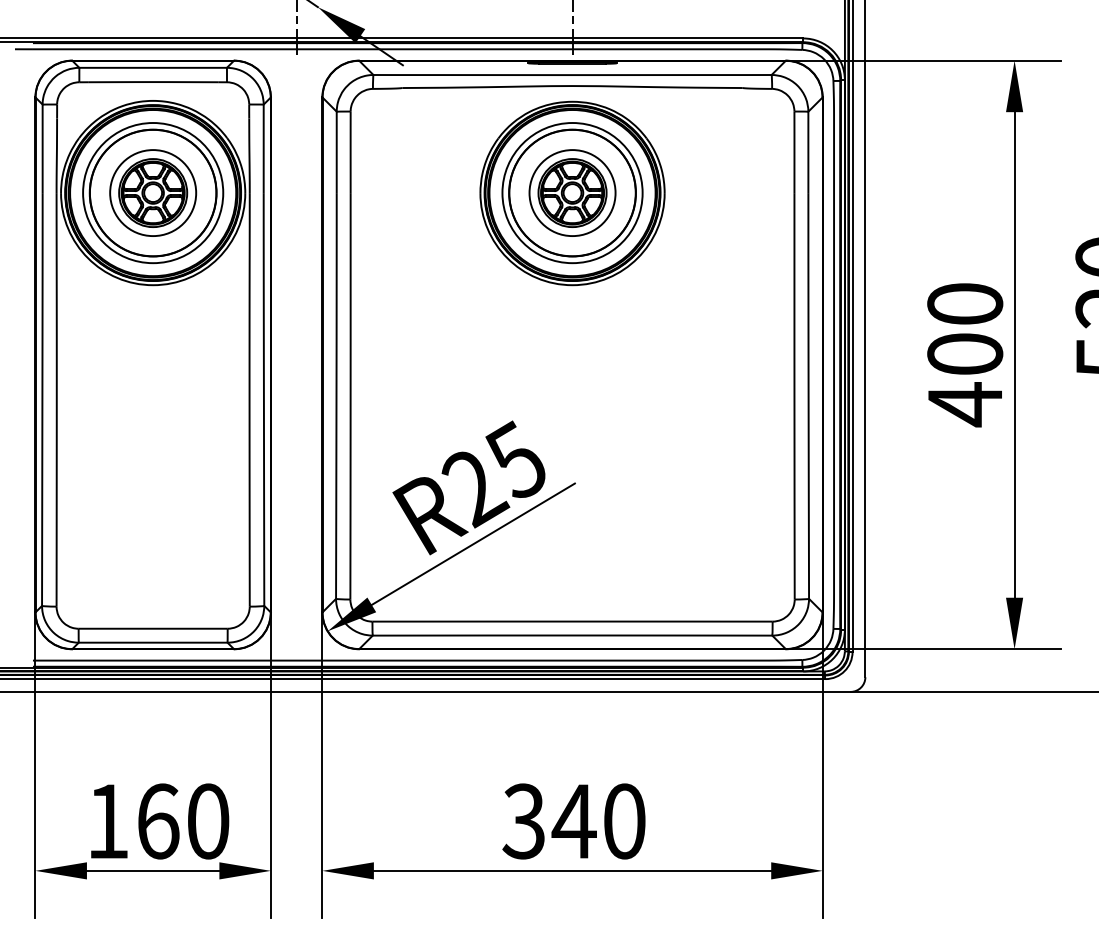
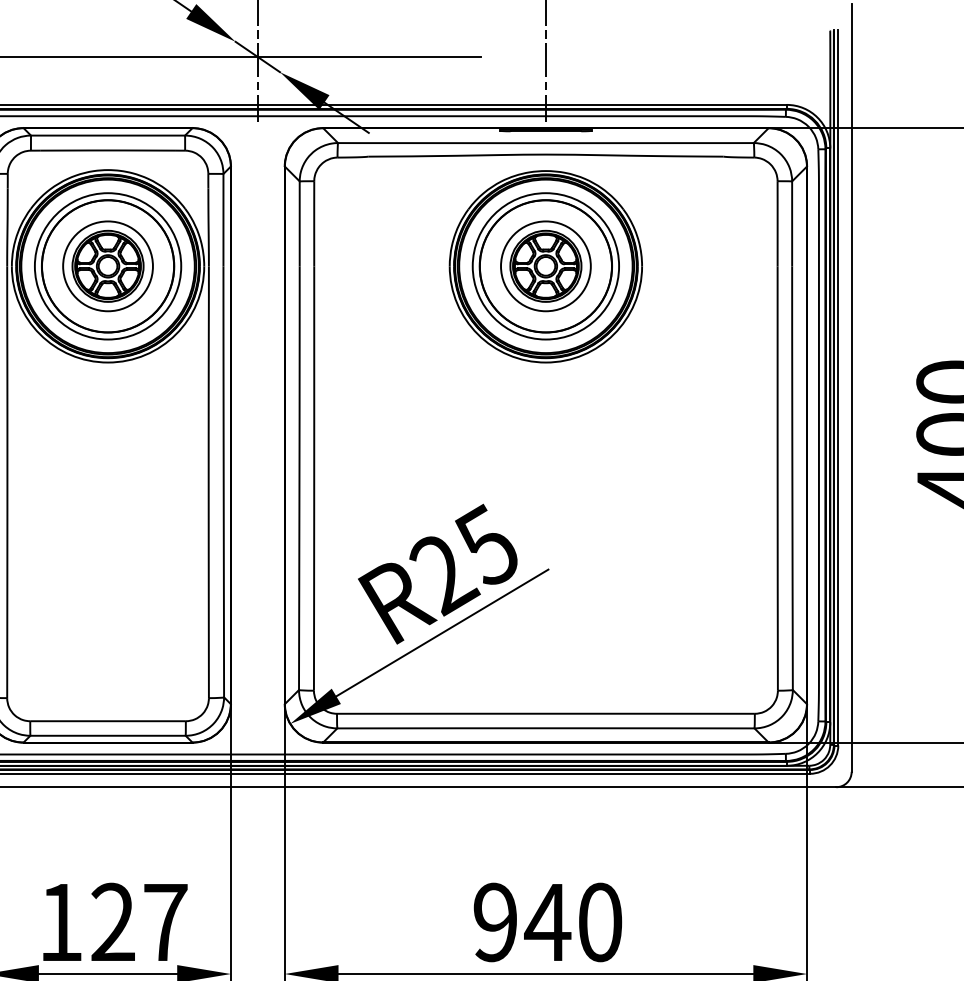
text: (183, 821) -> (139, 922), 160 -> 127
text: (523, 821) -> (494, 922), 340 -> 940

